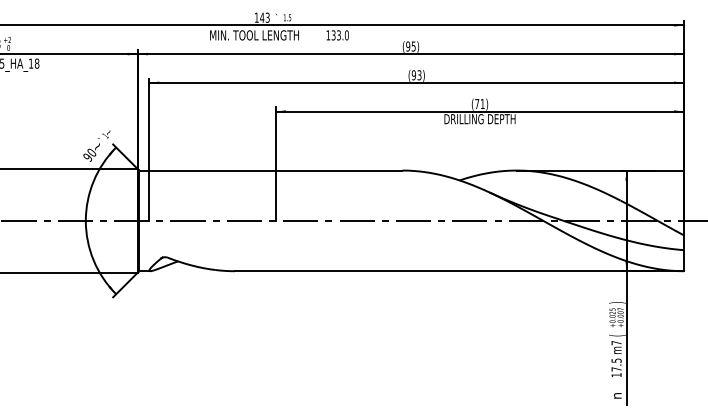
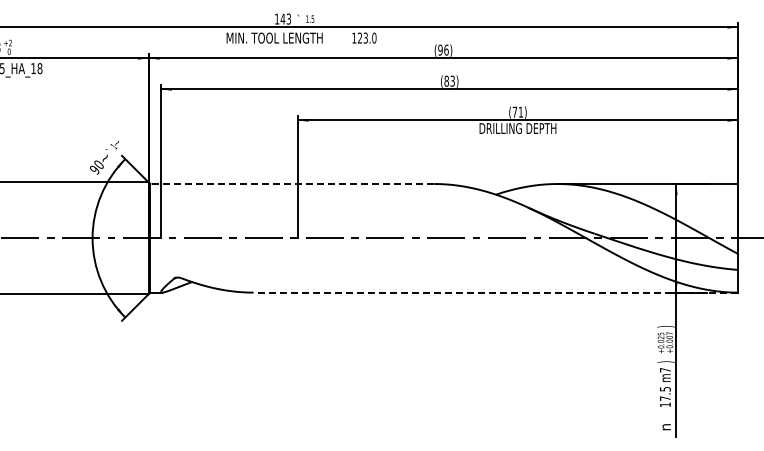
text: (334, 35) -> (360, 38), 133.0 -> 123.0
text: (413, 45) -> (446, 49), (95) -> (96)
text: (413, 75) -> (446, 81), (93) -> (83)
line: (270, 171) -> (291, 184), solid -> dashed
line: (459, 271) -> (495, 292), solid -> dashed
text: (616, 335) -> (665, 361), ( -> )

